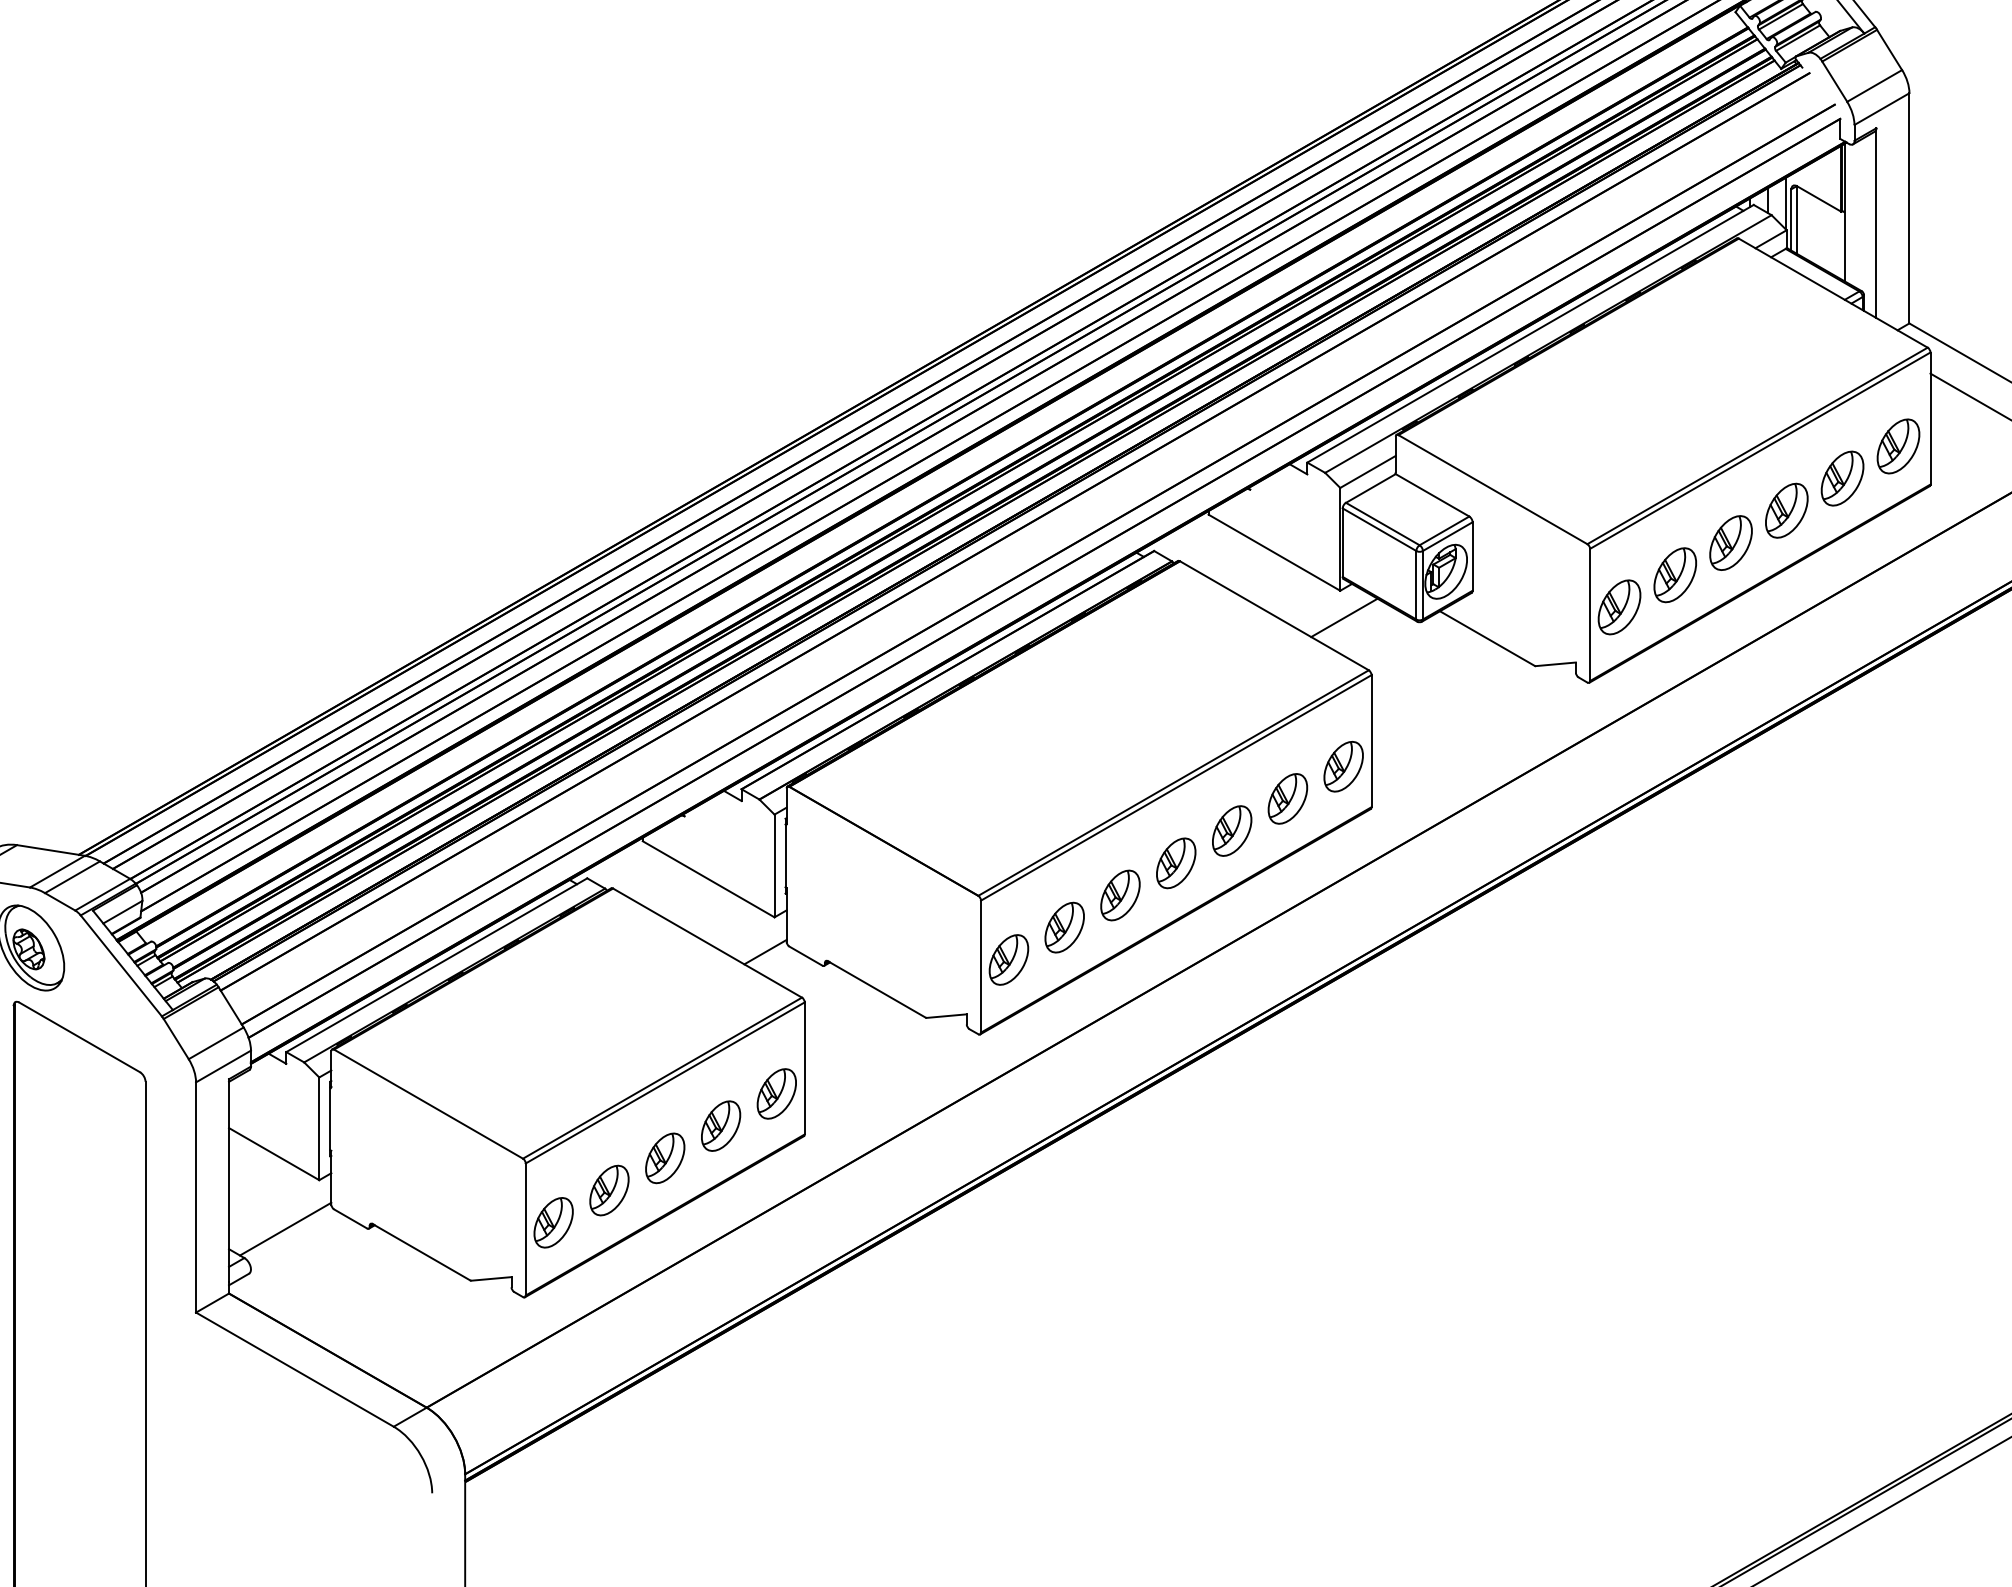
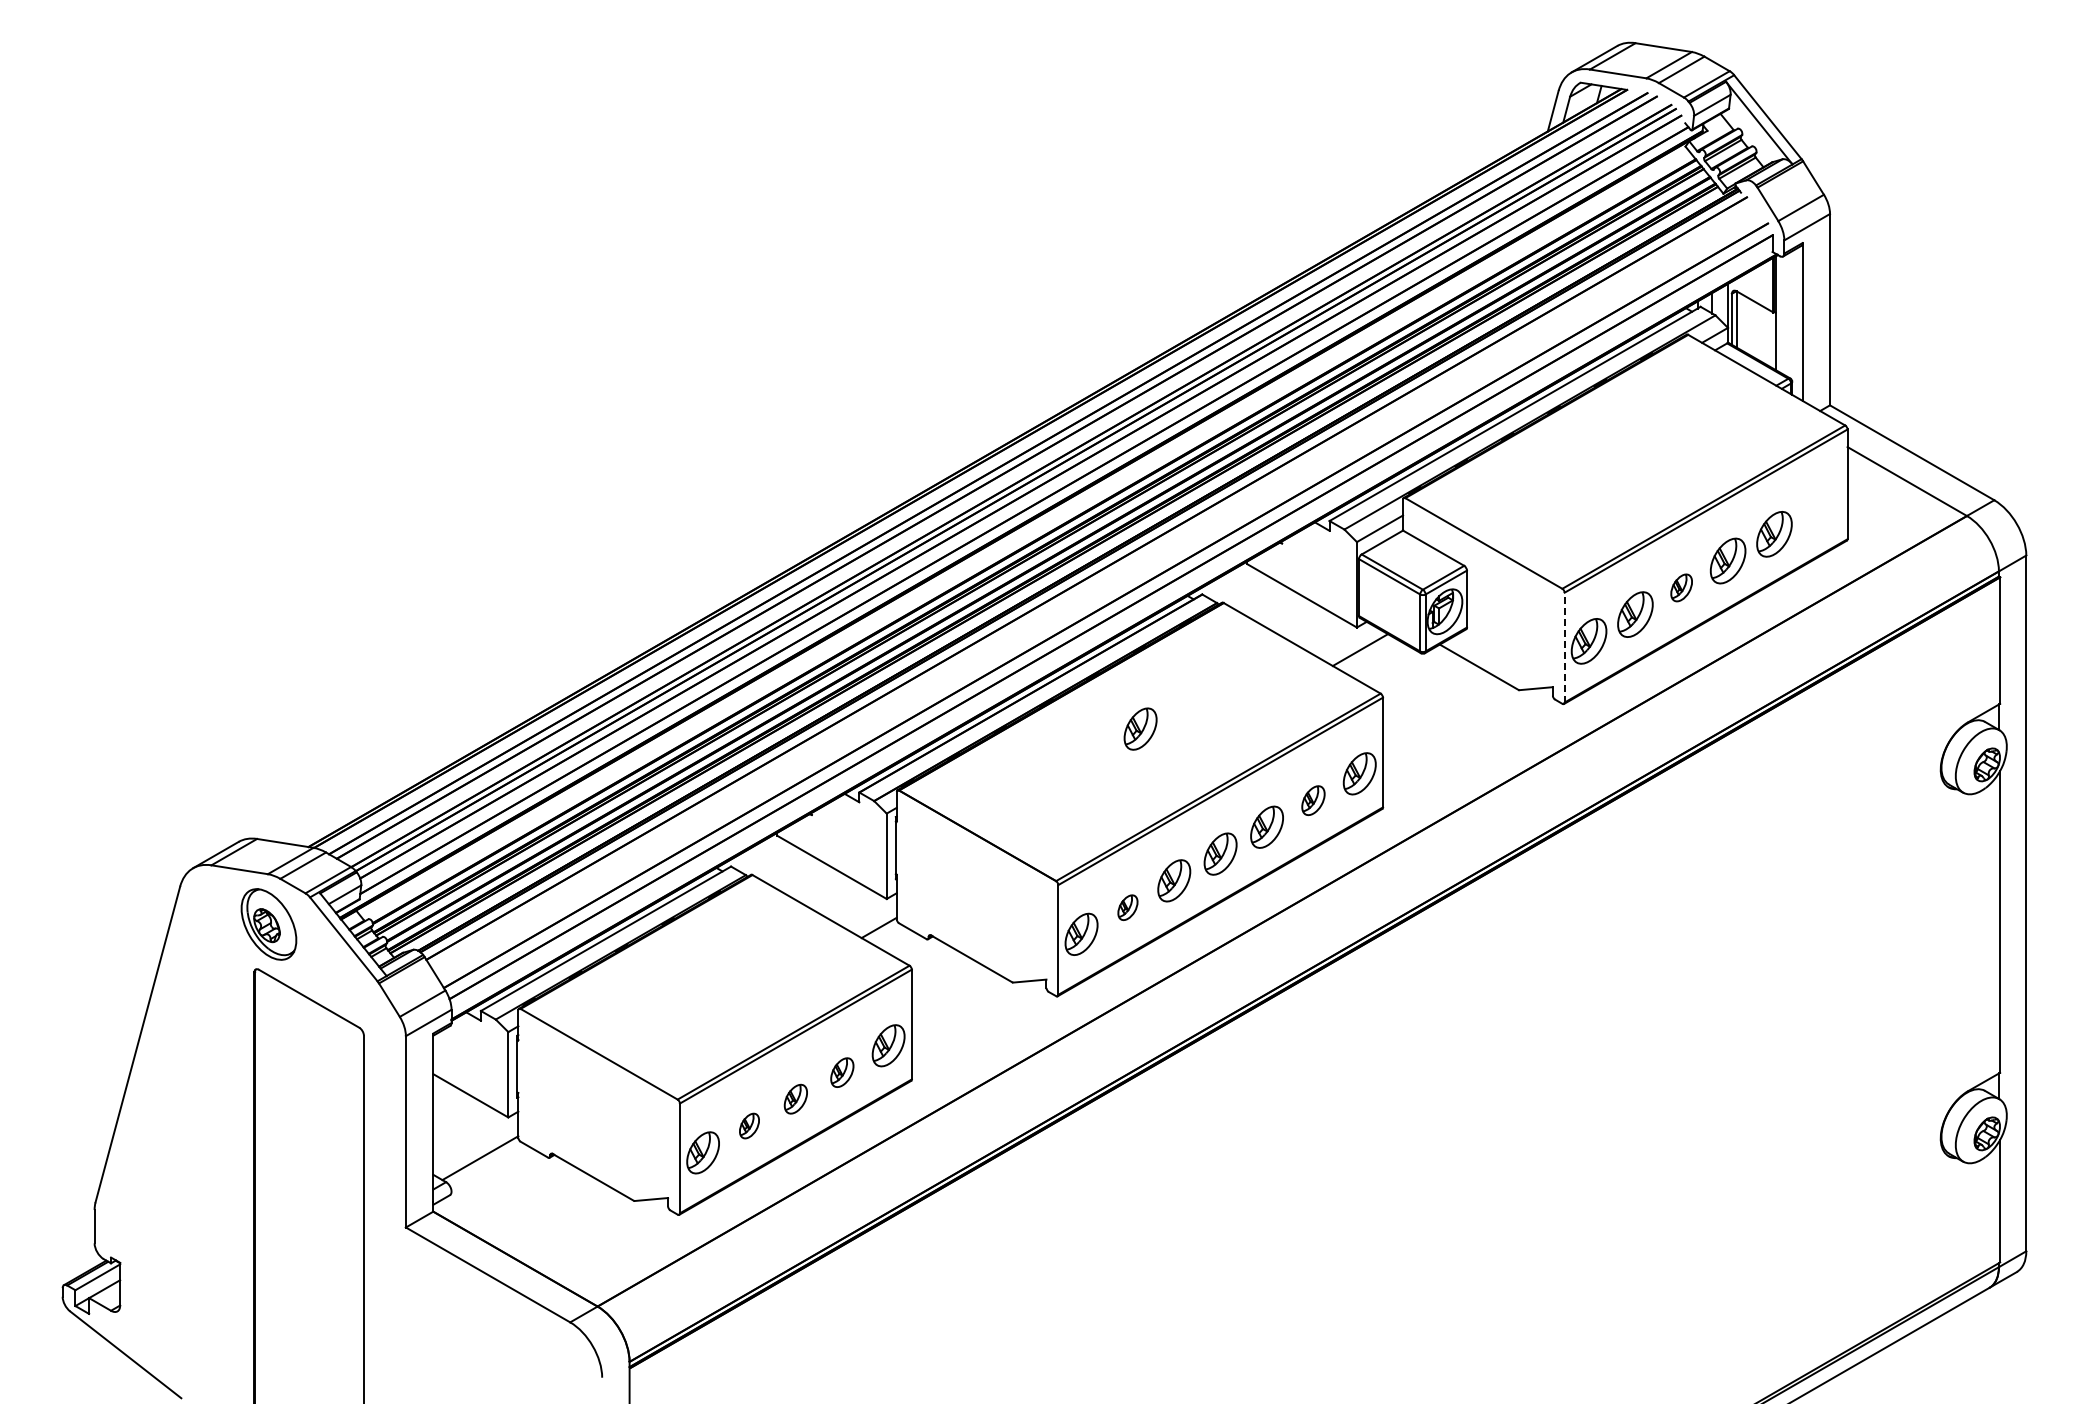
part: (1897, 446) -> (1820, 507), removed
part: (1730, 542) -> (1681, 587), size x0.6
line: (1589, 614) -> (1564, 647), solid -> dashed
part: (1079, 712) -> (1140, 728), added
part: (1287, 798) -> (1313, 800), size x0.7
part: (1064, 927) -> (1127, 907), size x0.6
part: (721, 1126) -> (842, 1072), size x0.7
part: (664, 1157) -> (795, 1098), size x0.7
part: (609, 1189) -> (749, 1125), size x0.6

